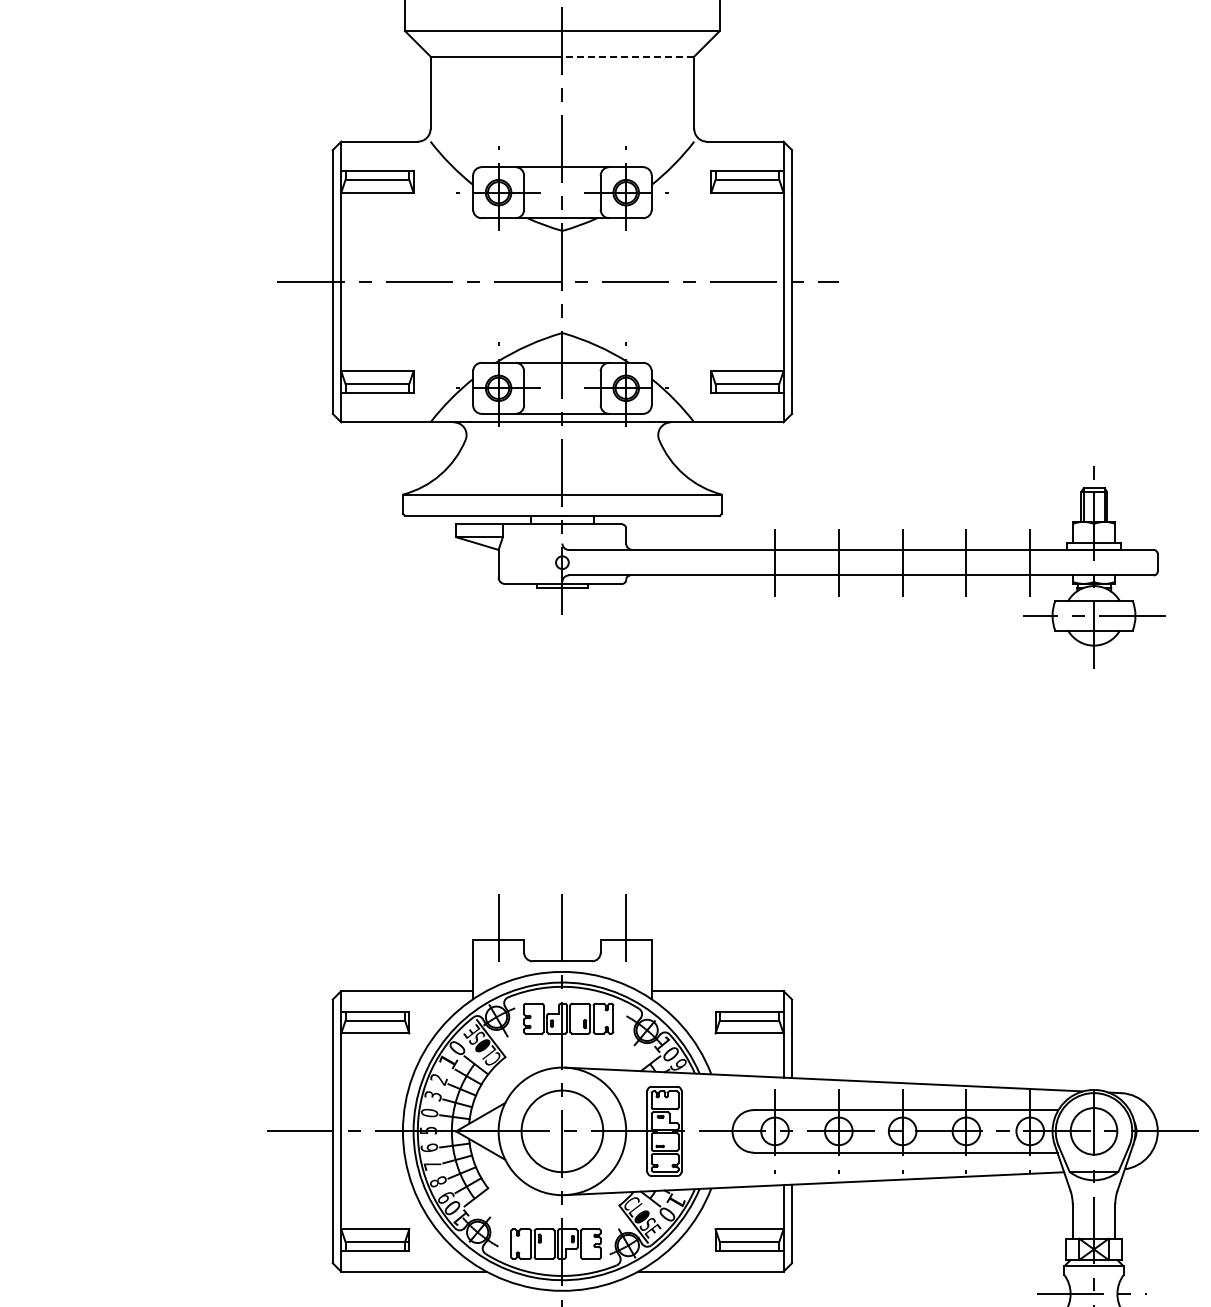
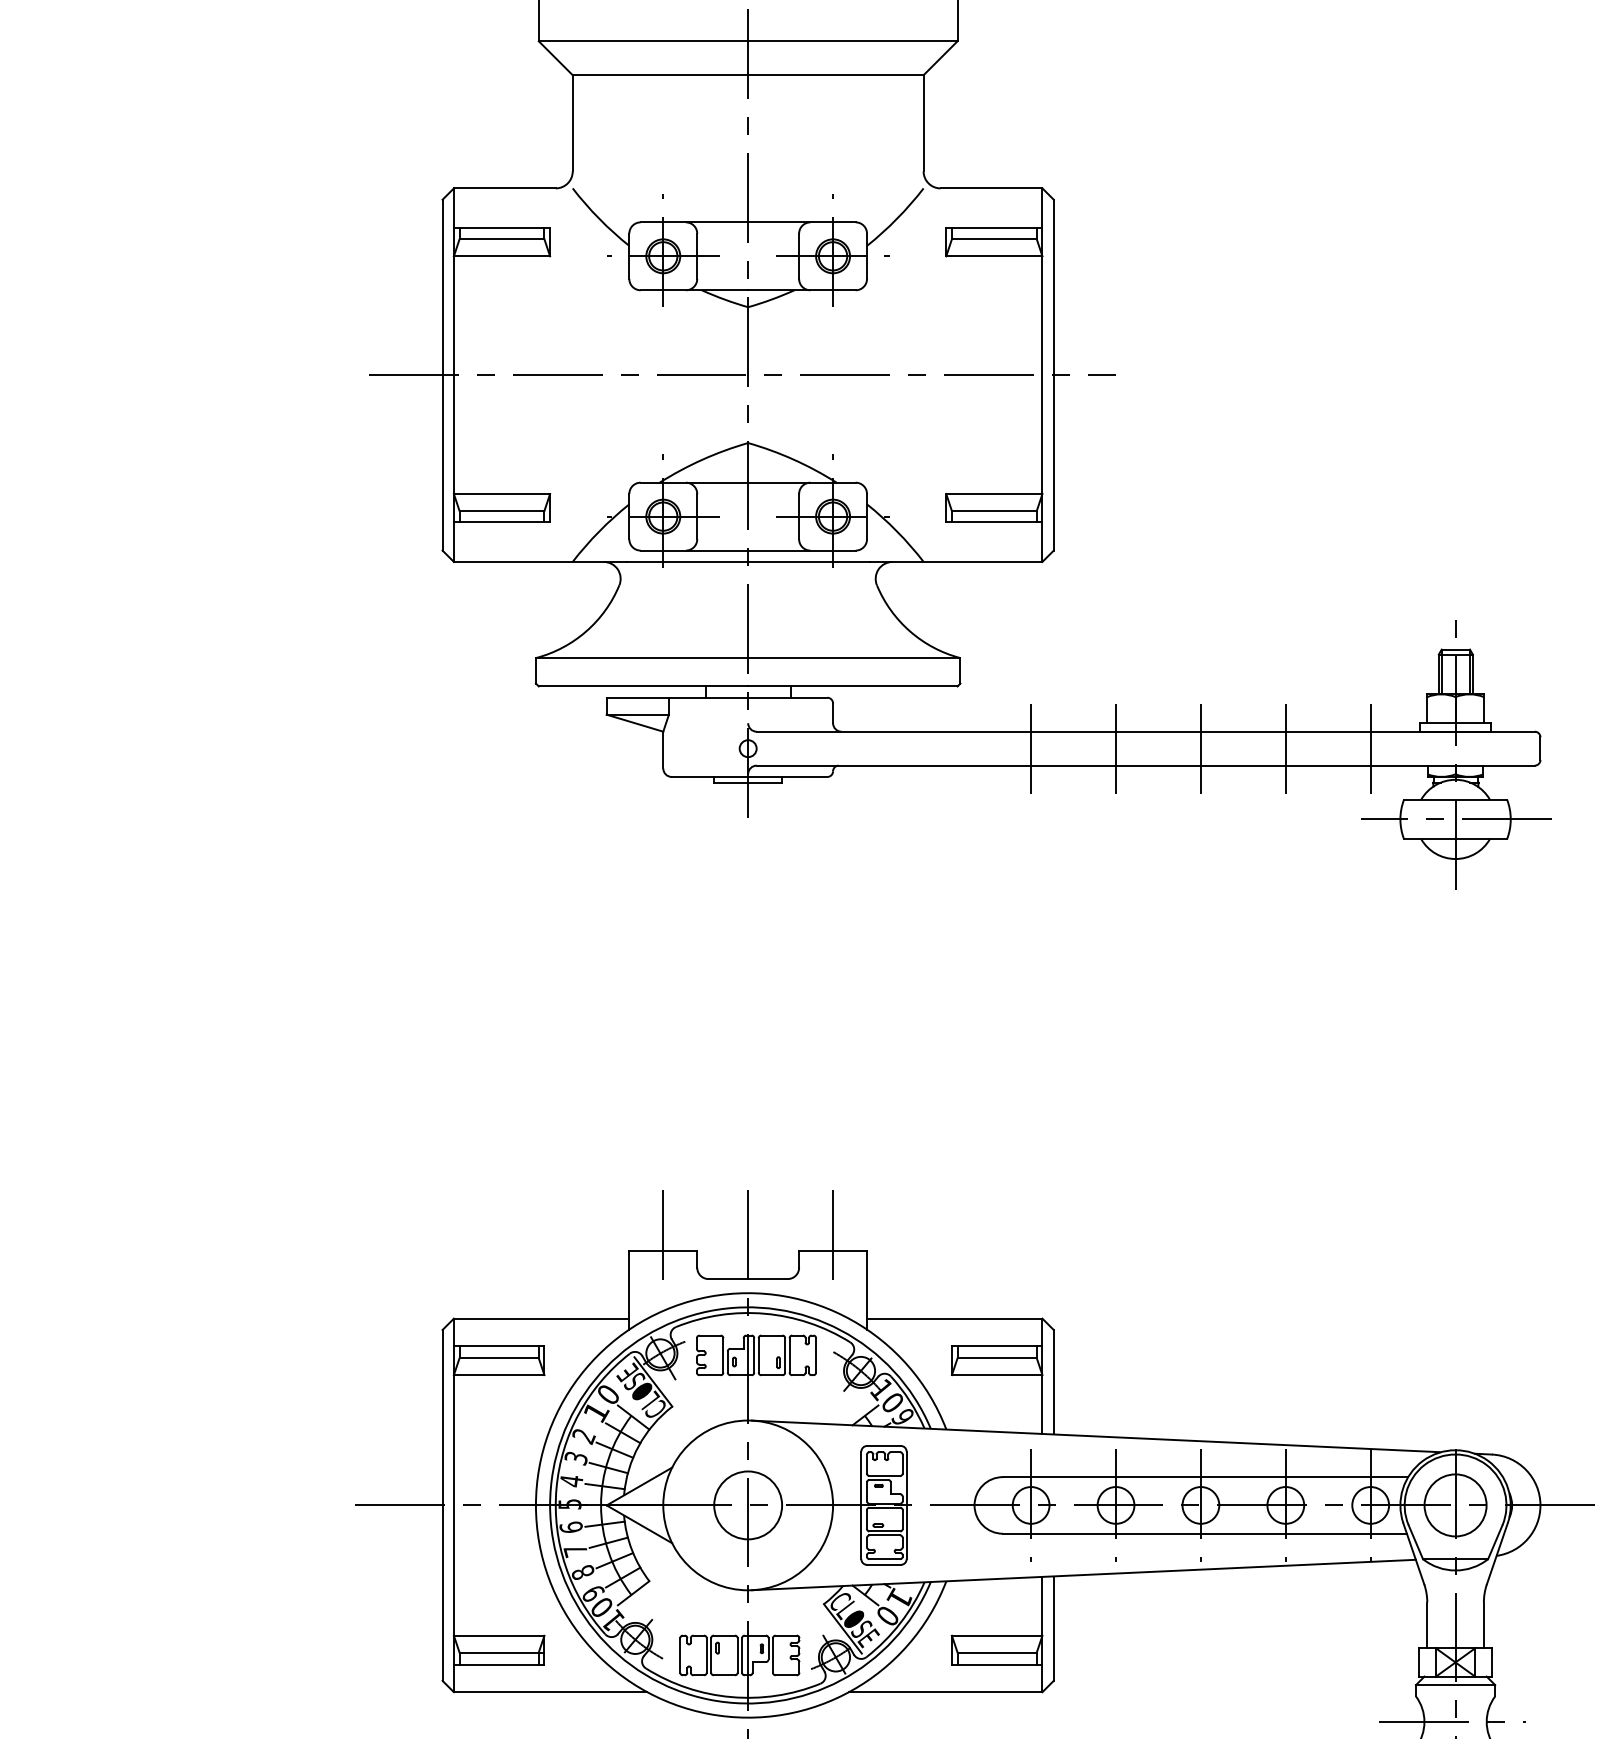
line: (628, 56) -> (836, 75), dashed -> solid
text: (429, 1112) -> (571, 1480), 0 -> 4
circle: (561, 1130) -> (746, 1504), size x0.62

